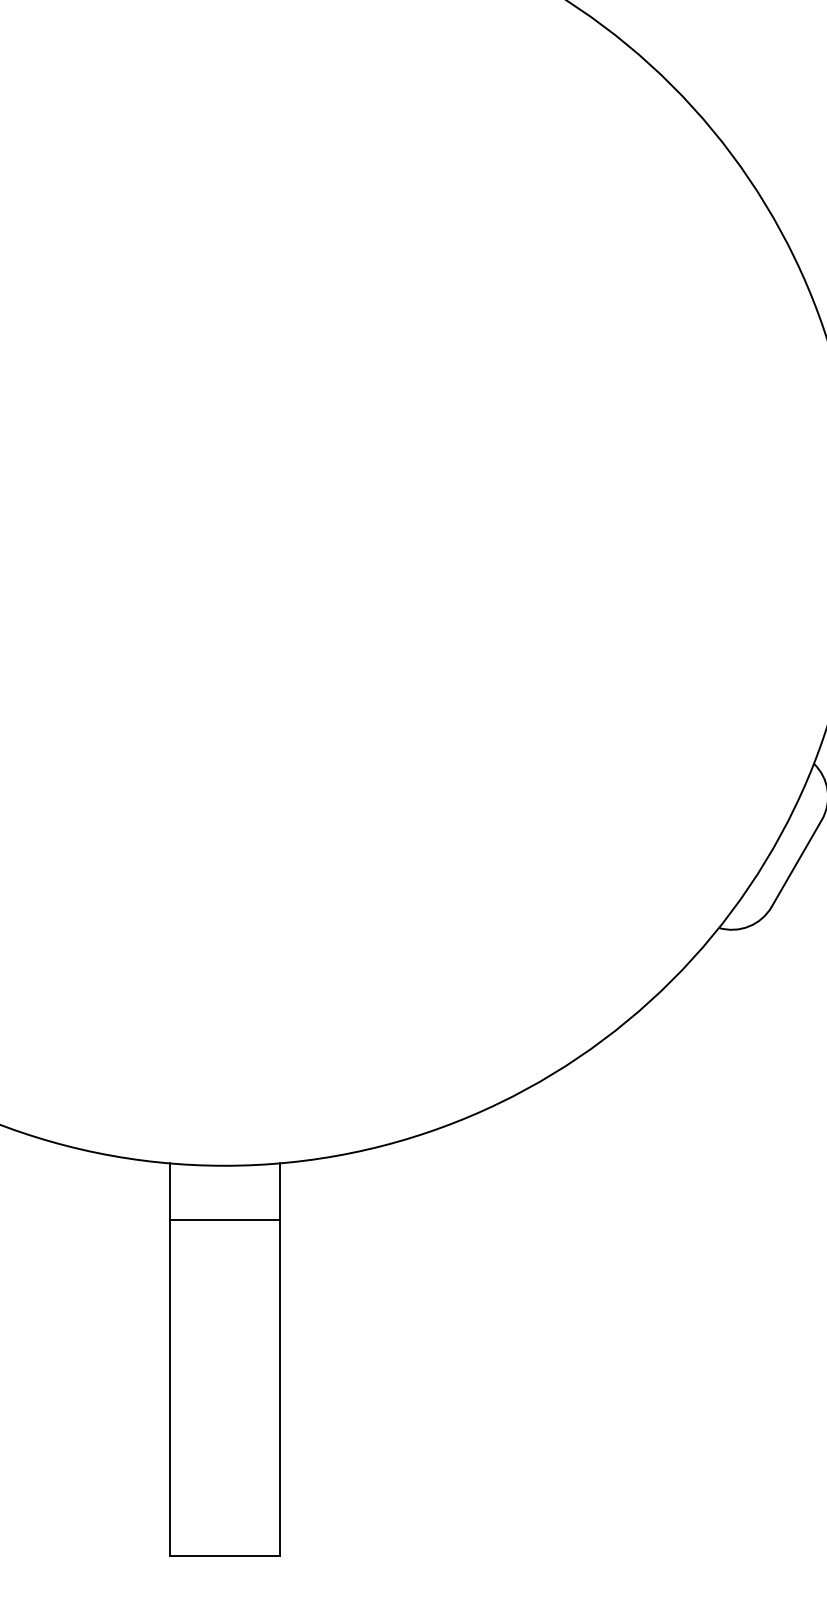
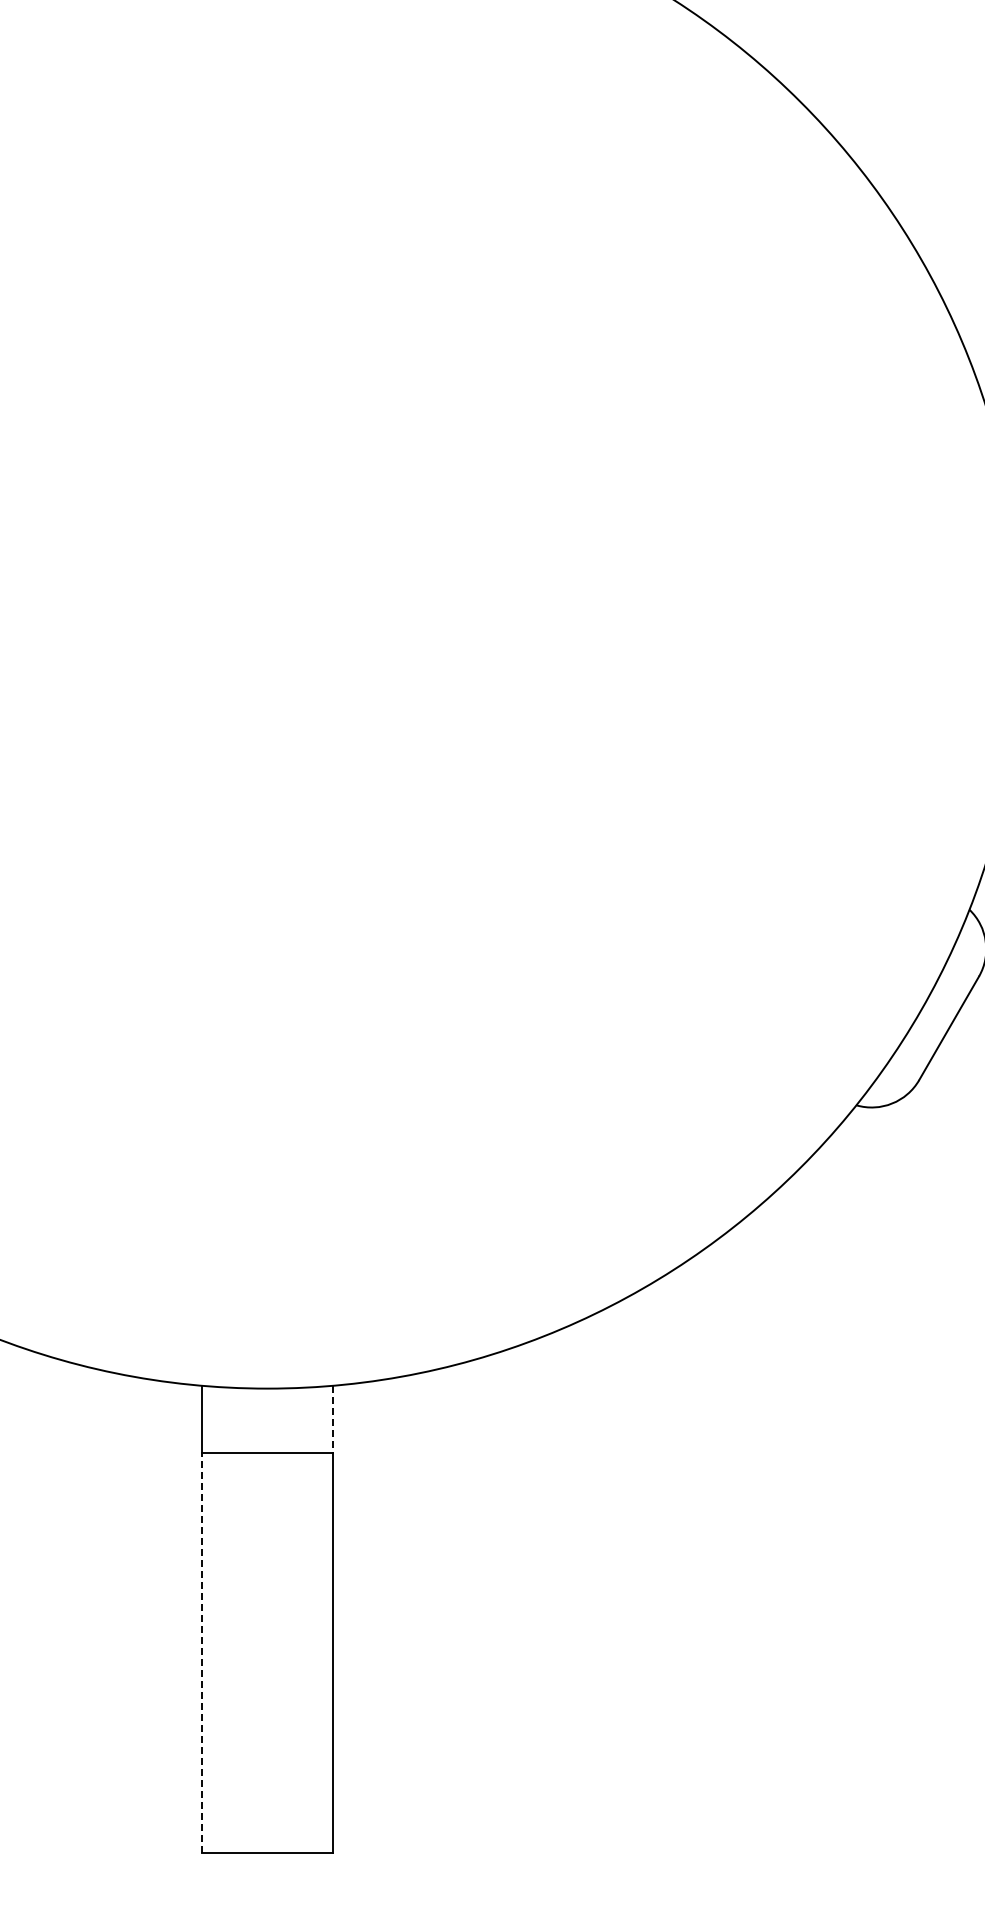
line: (279, 1191) -> (332, 1419), solid -> dashed
line: (170, 1387) -> (202, 1652), solid -> dashed

